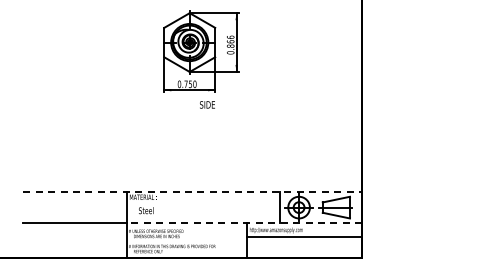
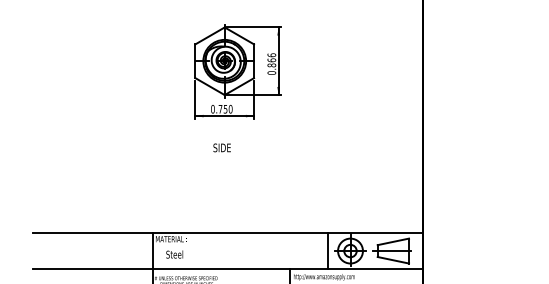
text: (207, 104) -> (222, 147), moved
line: (193, 192) -> (229, 233), dashed -> solid
line: (244, 223) -> (287, 269), dashed -> solid

